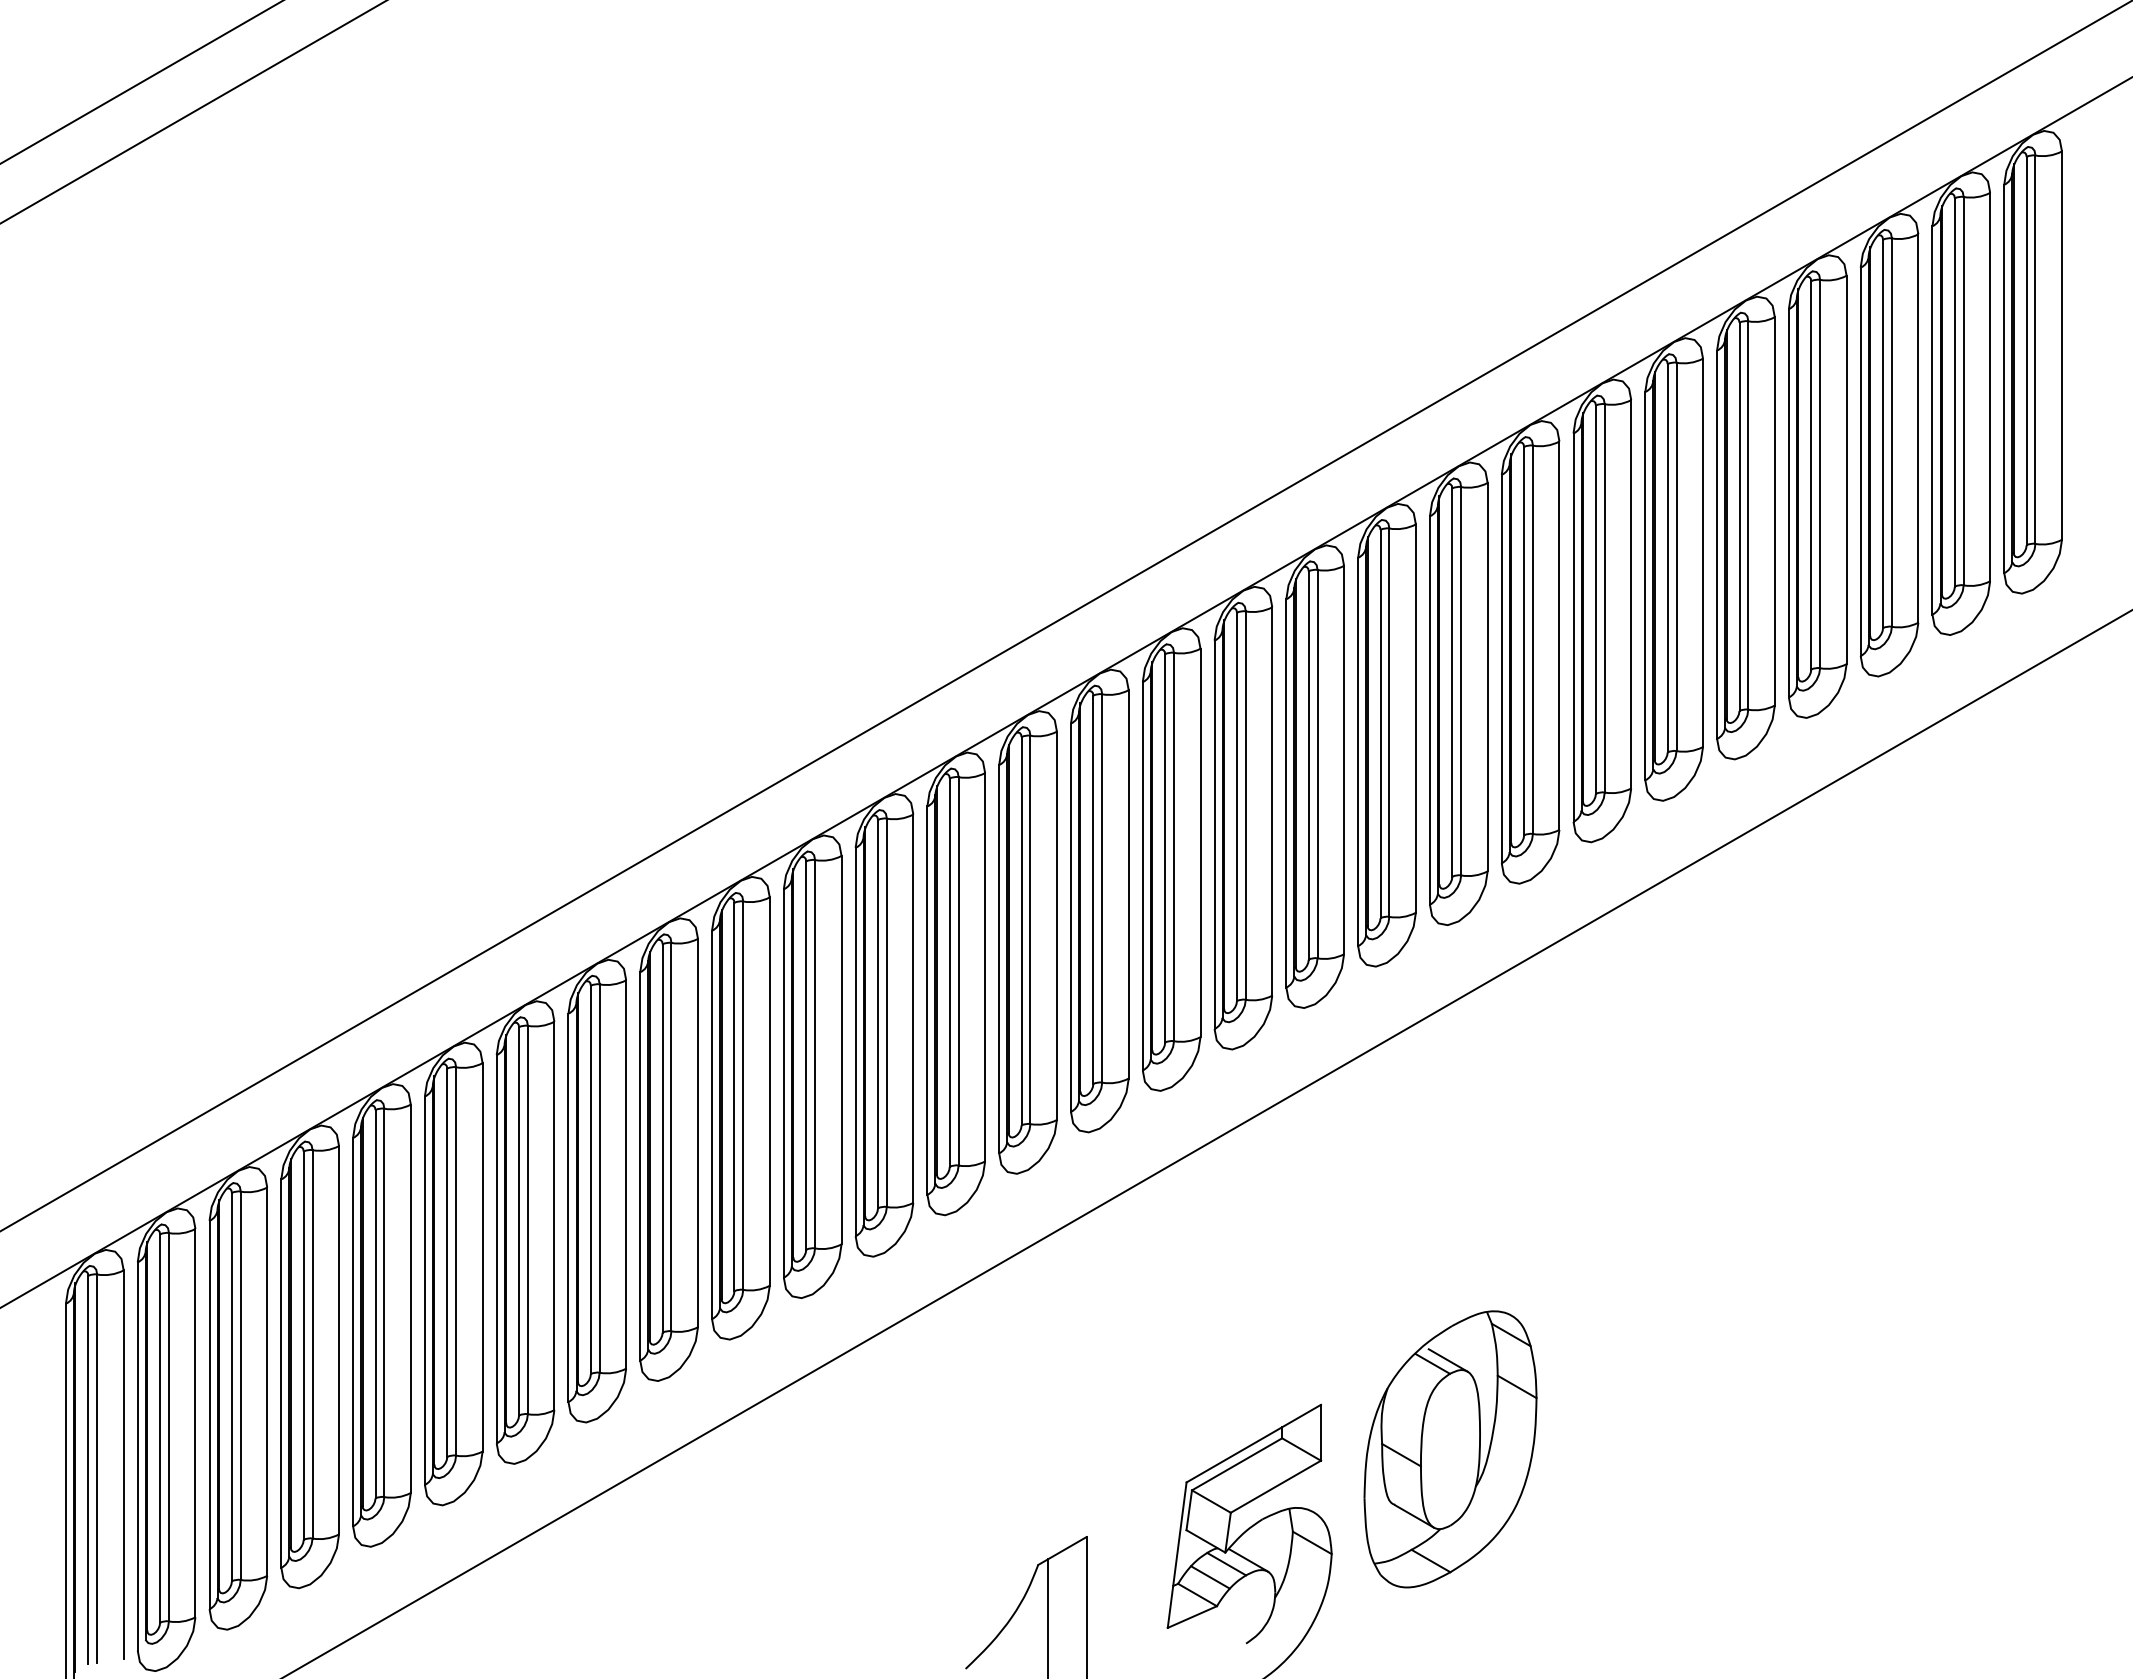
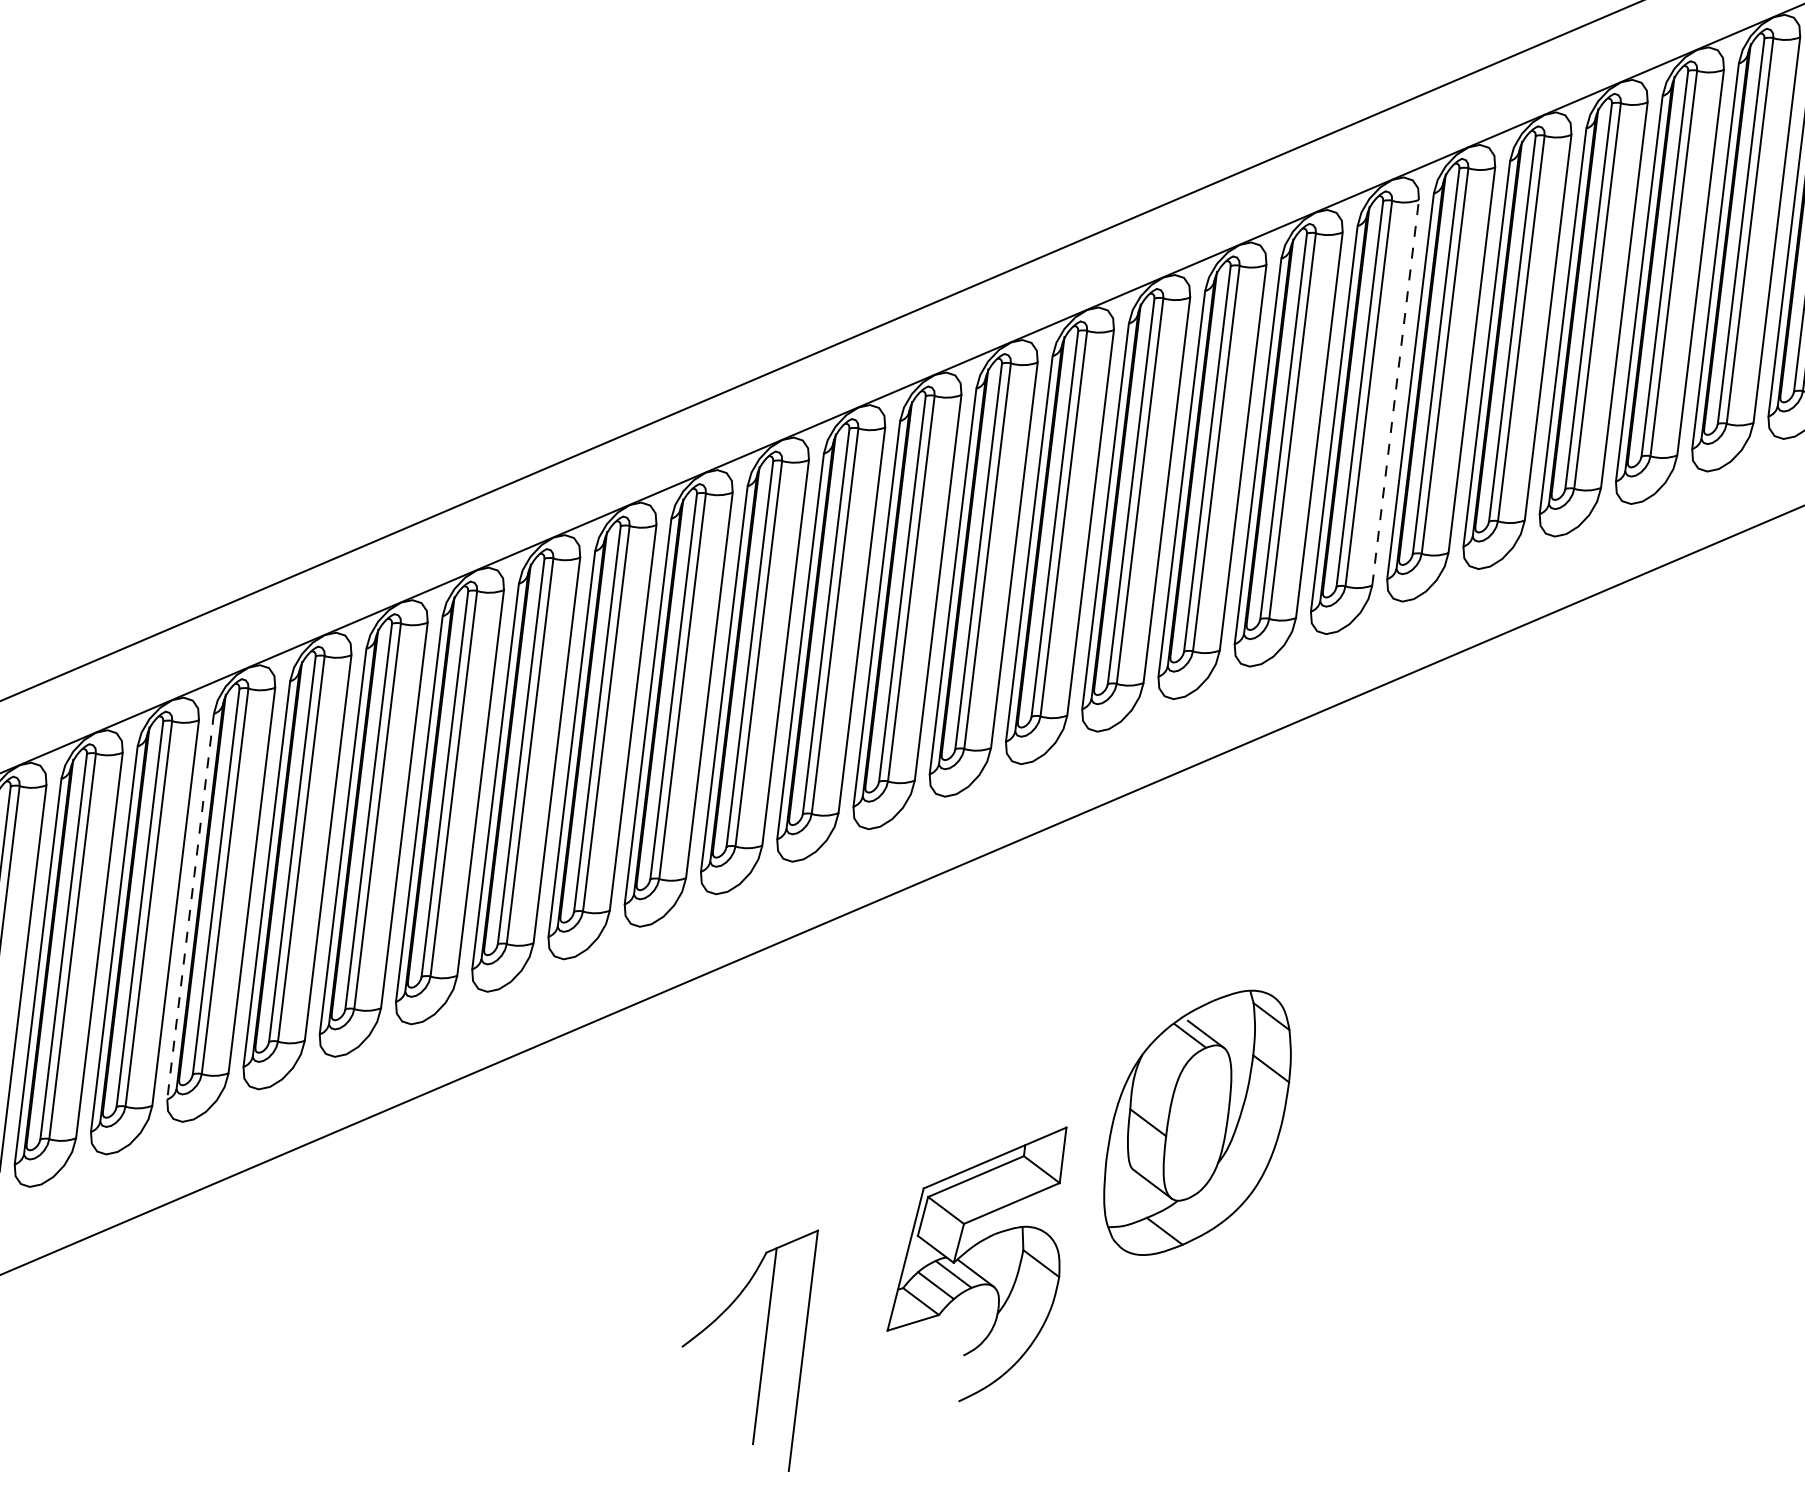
line: (1559, 635) -> (1395, 392), solid -> dashed
line: (424, 1291) -> (190, 907), solid -> dashed
part: (1450, 1449) -> (1197, 1122), moved

